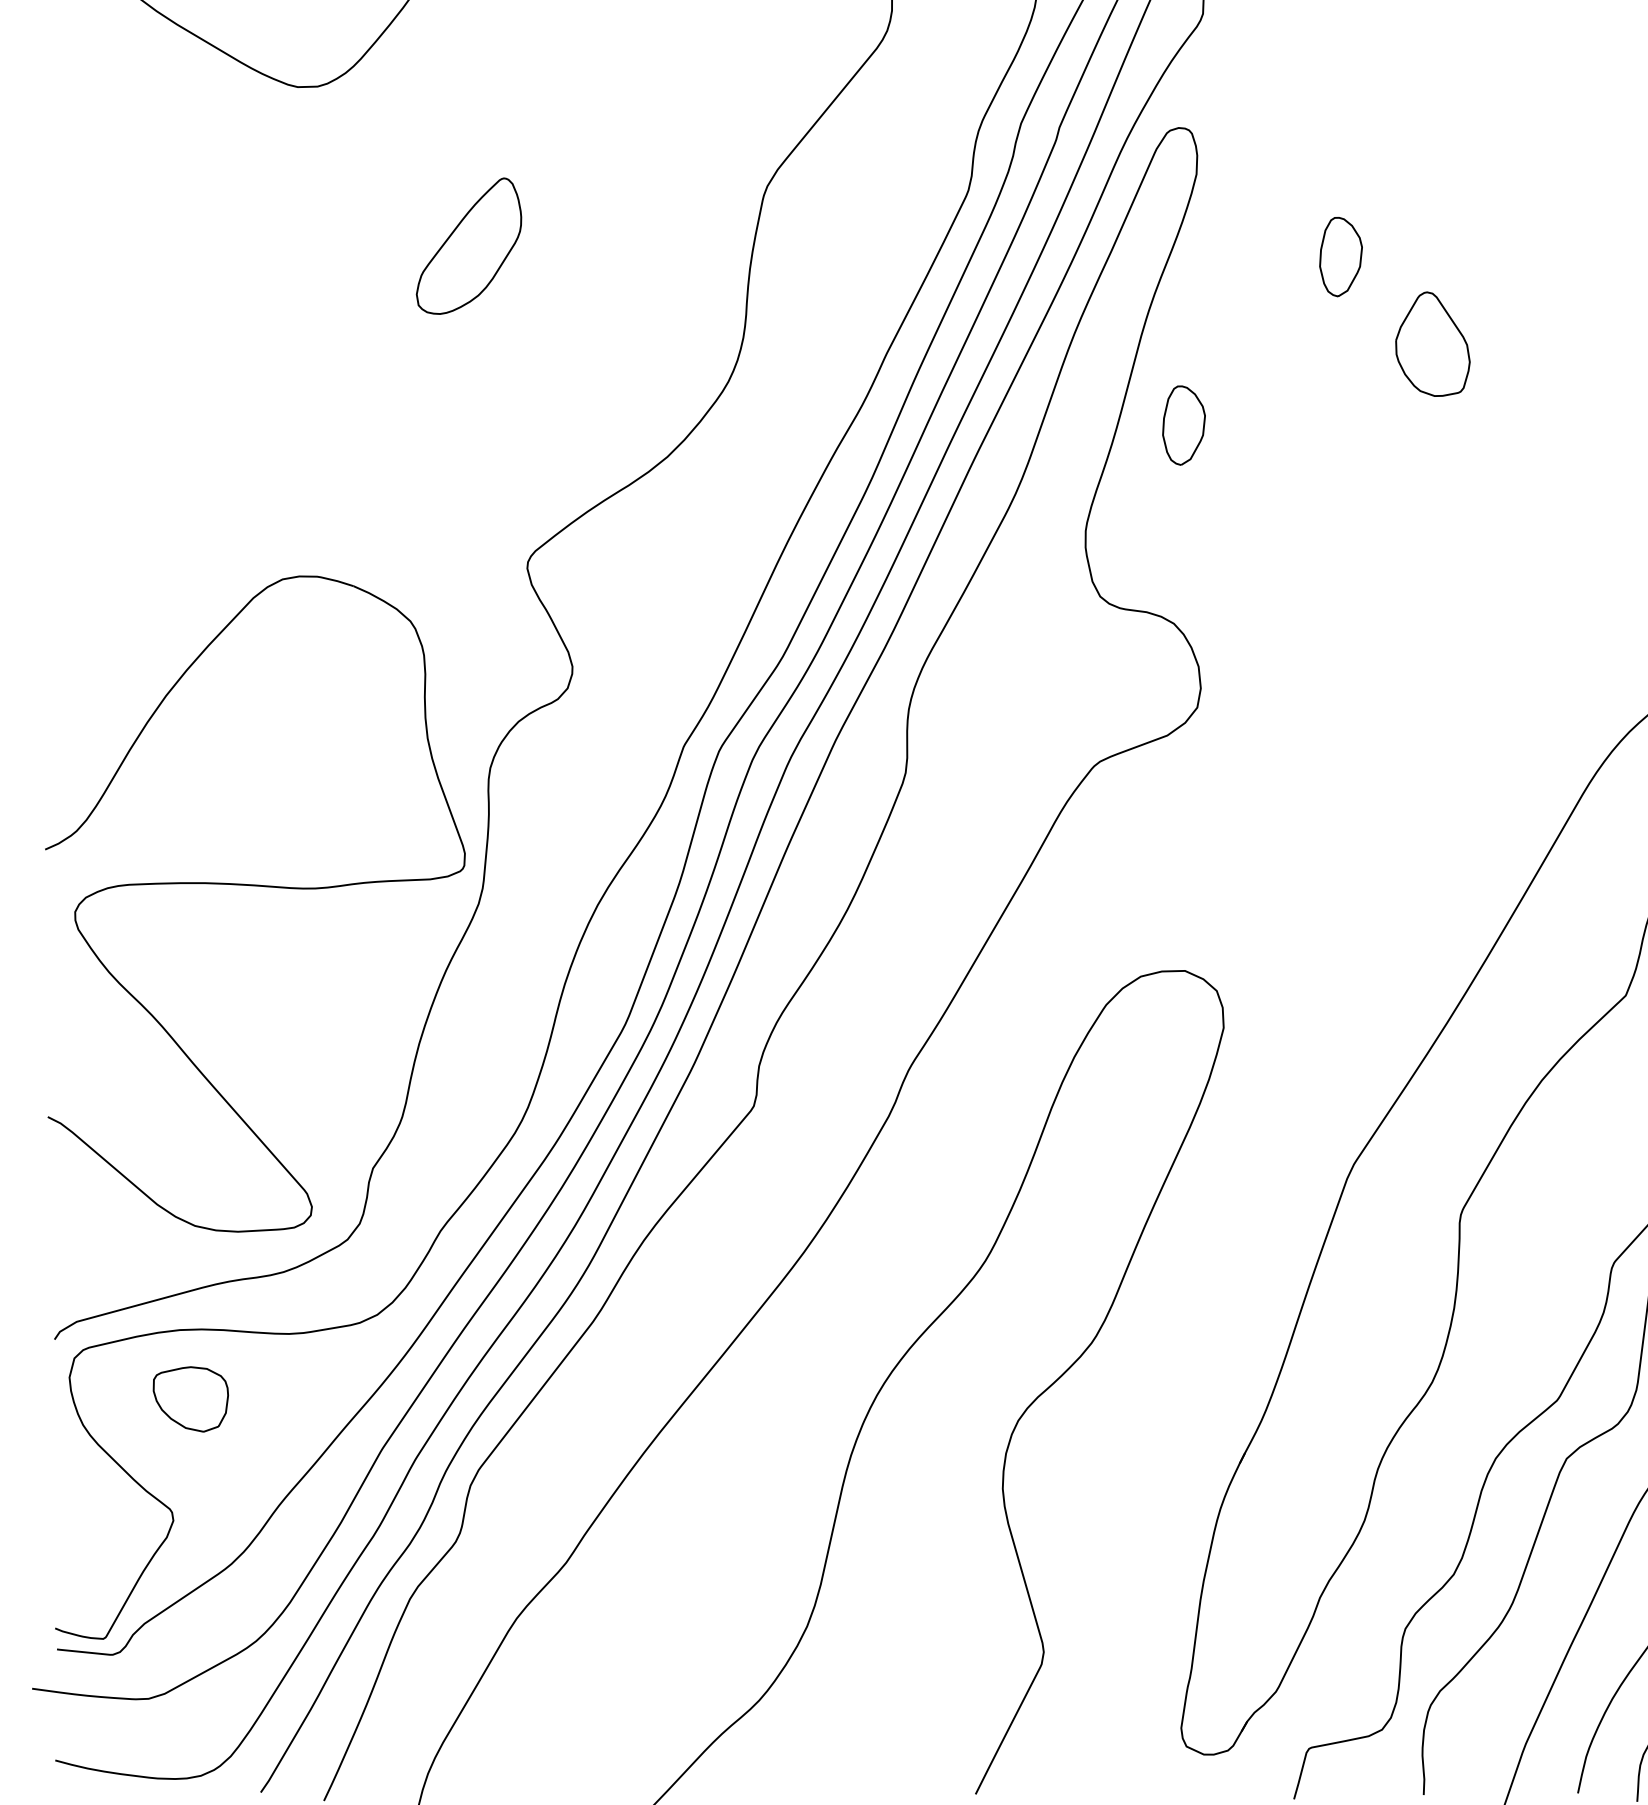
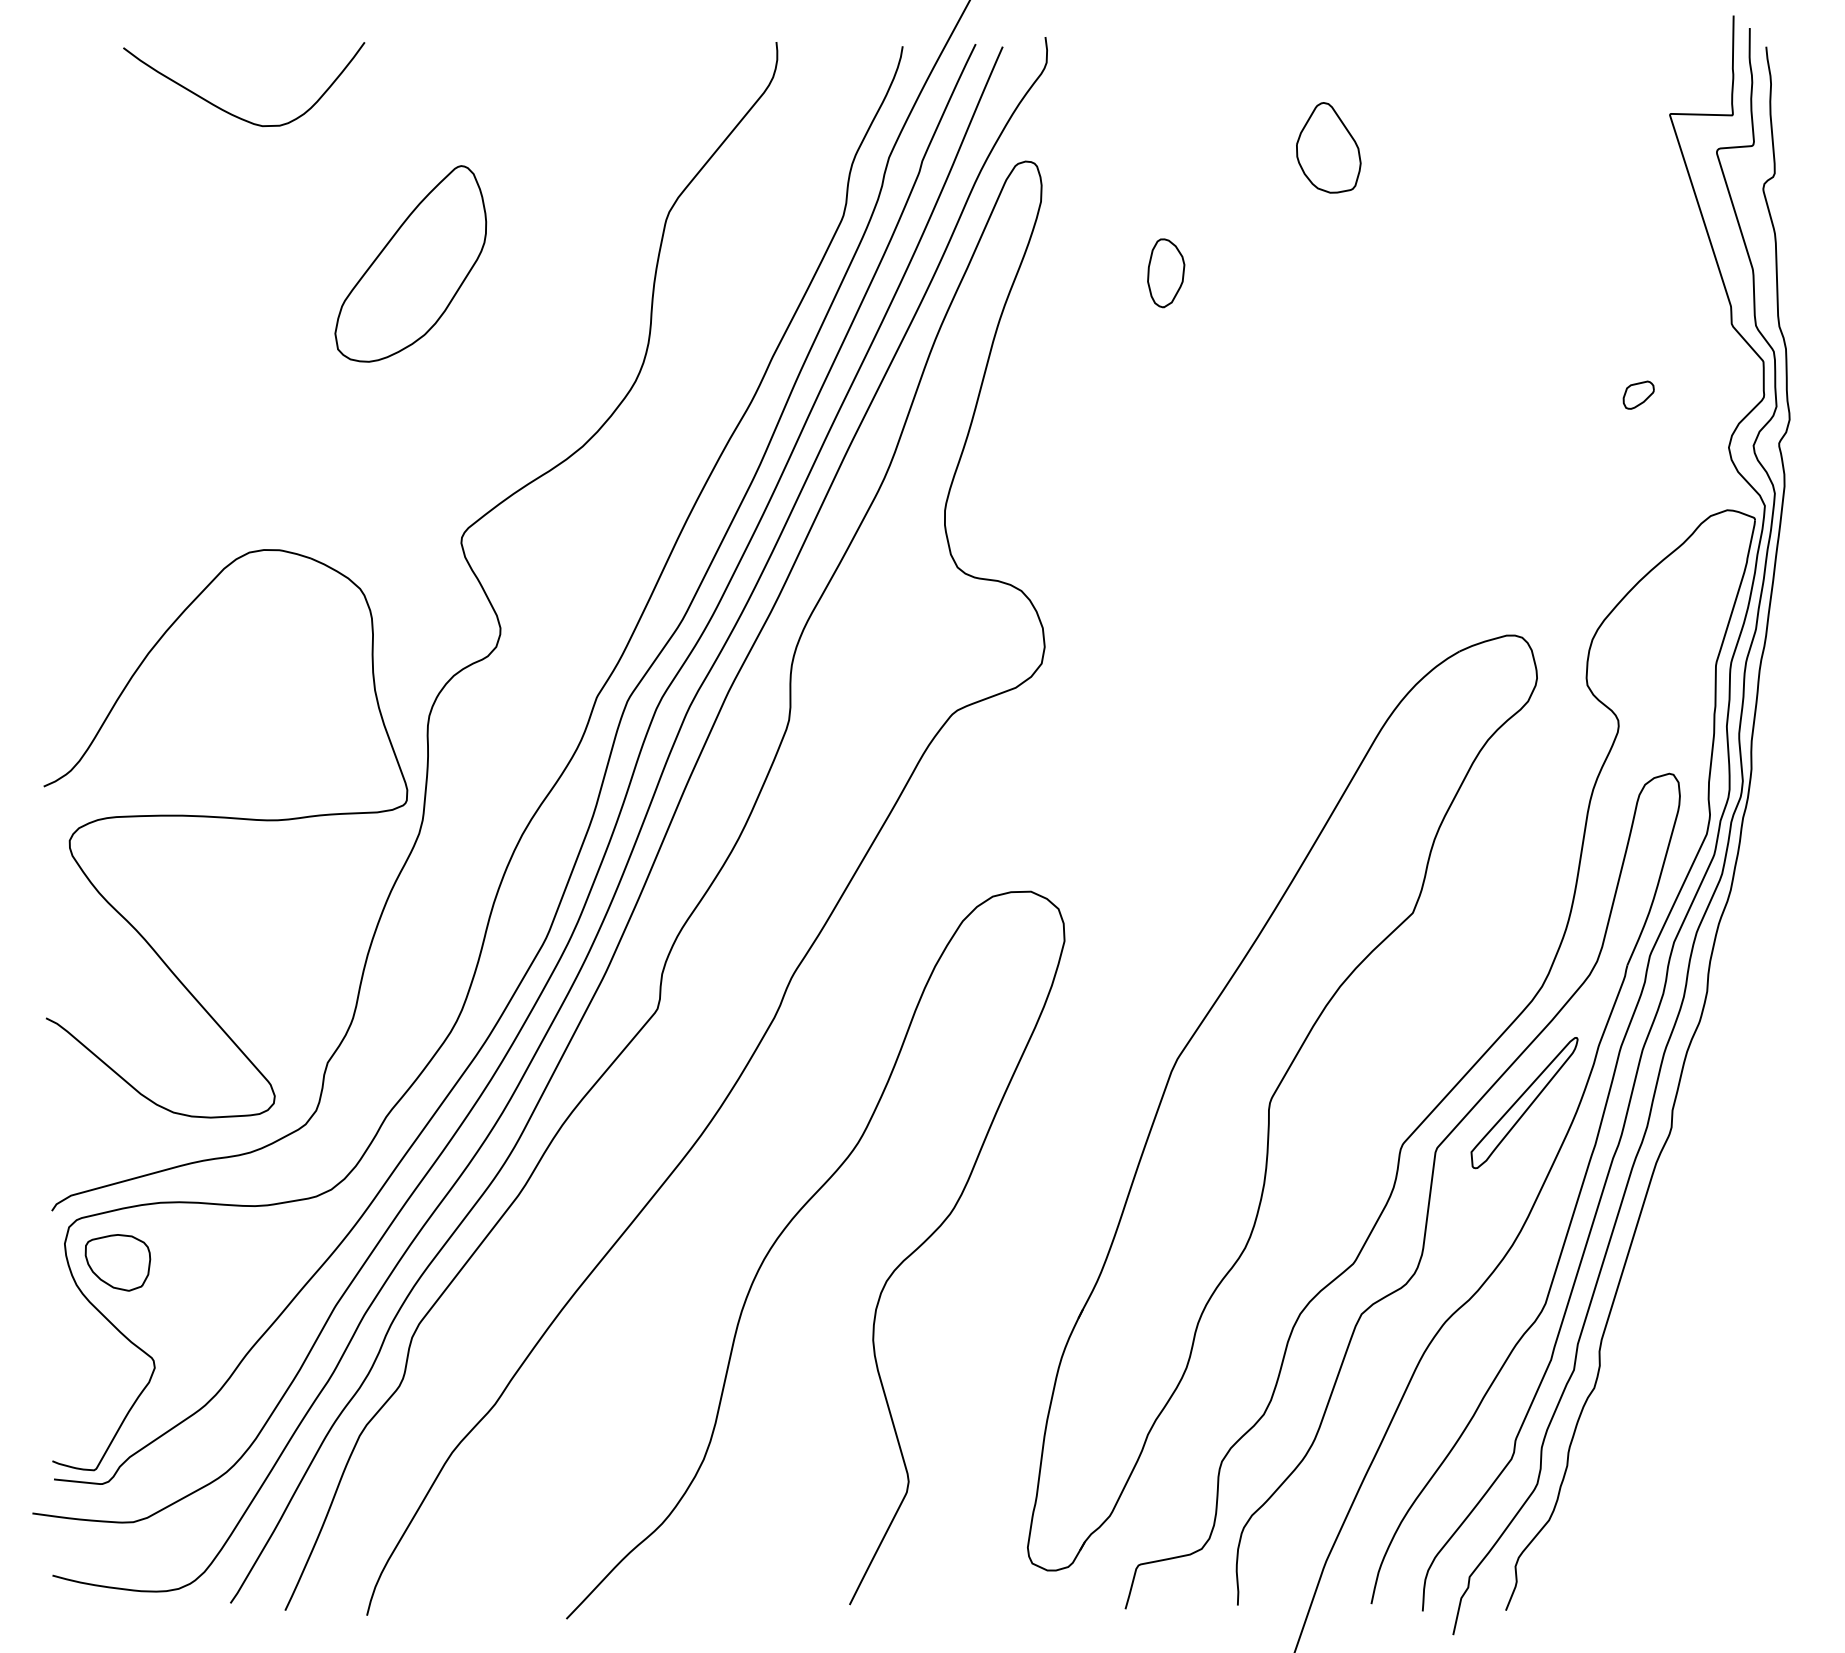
part: (468, 245) -> (410, 263), size x1.67
part: (1432, 343) -> (1328, 147), moved
part: (1184, 425) -> (1030, 419), removed
part: (190, 1399) -> (117, 1262), moved

